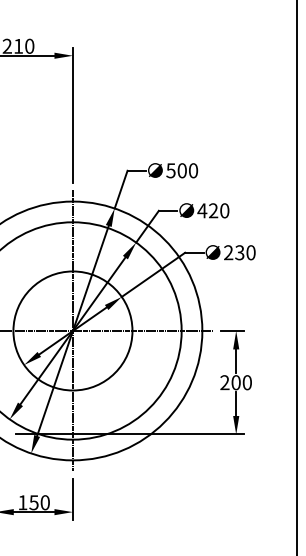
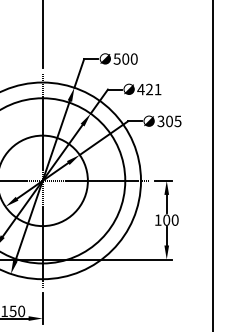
text: (224, 210) -> (157, 89), 420 -> 421
text: (239, 252) -> (169, 121), 230 -> 305
text: (224, 382) -> (157, 220), 200 -> 100

